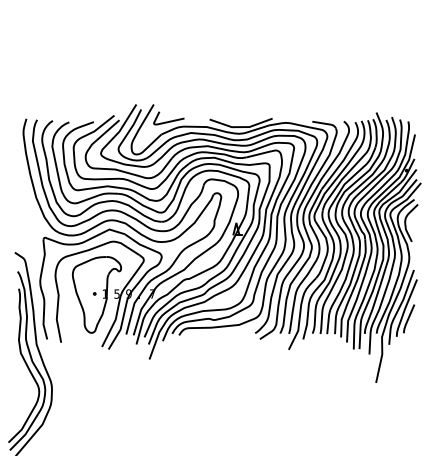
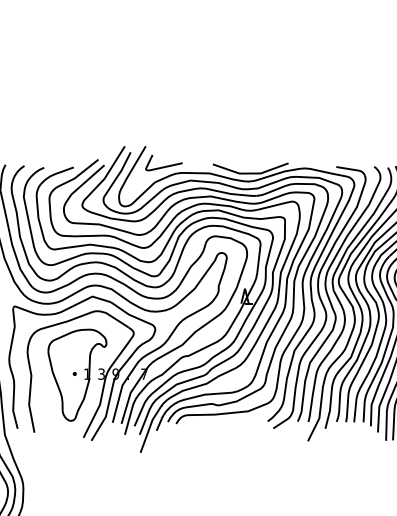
text: (116, 292) -> (100, 372), 5 -> 3

